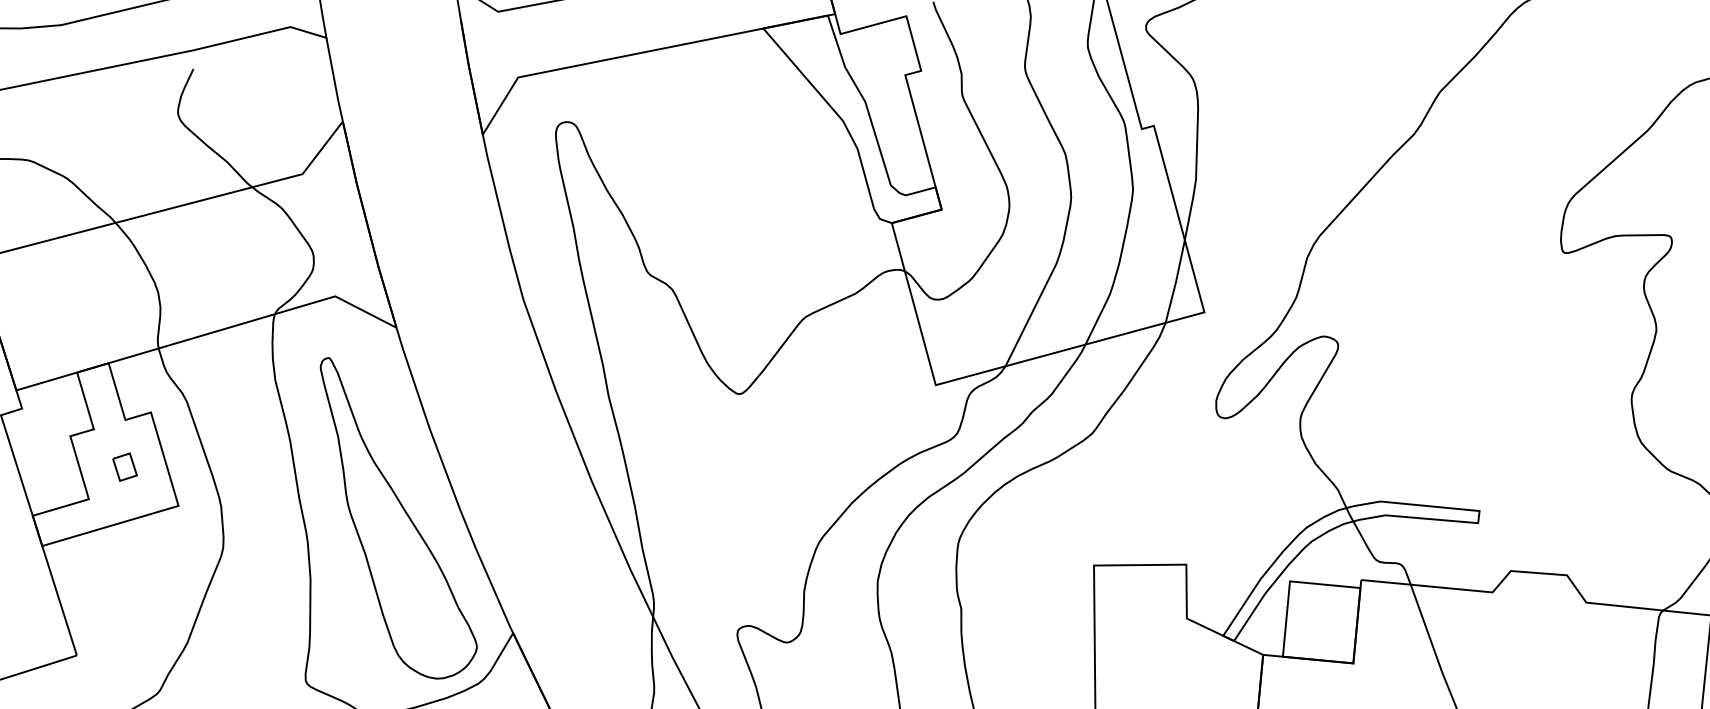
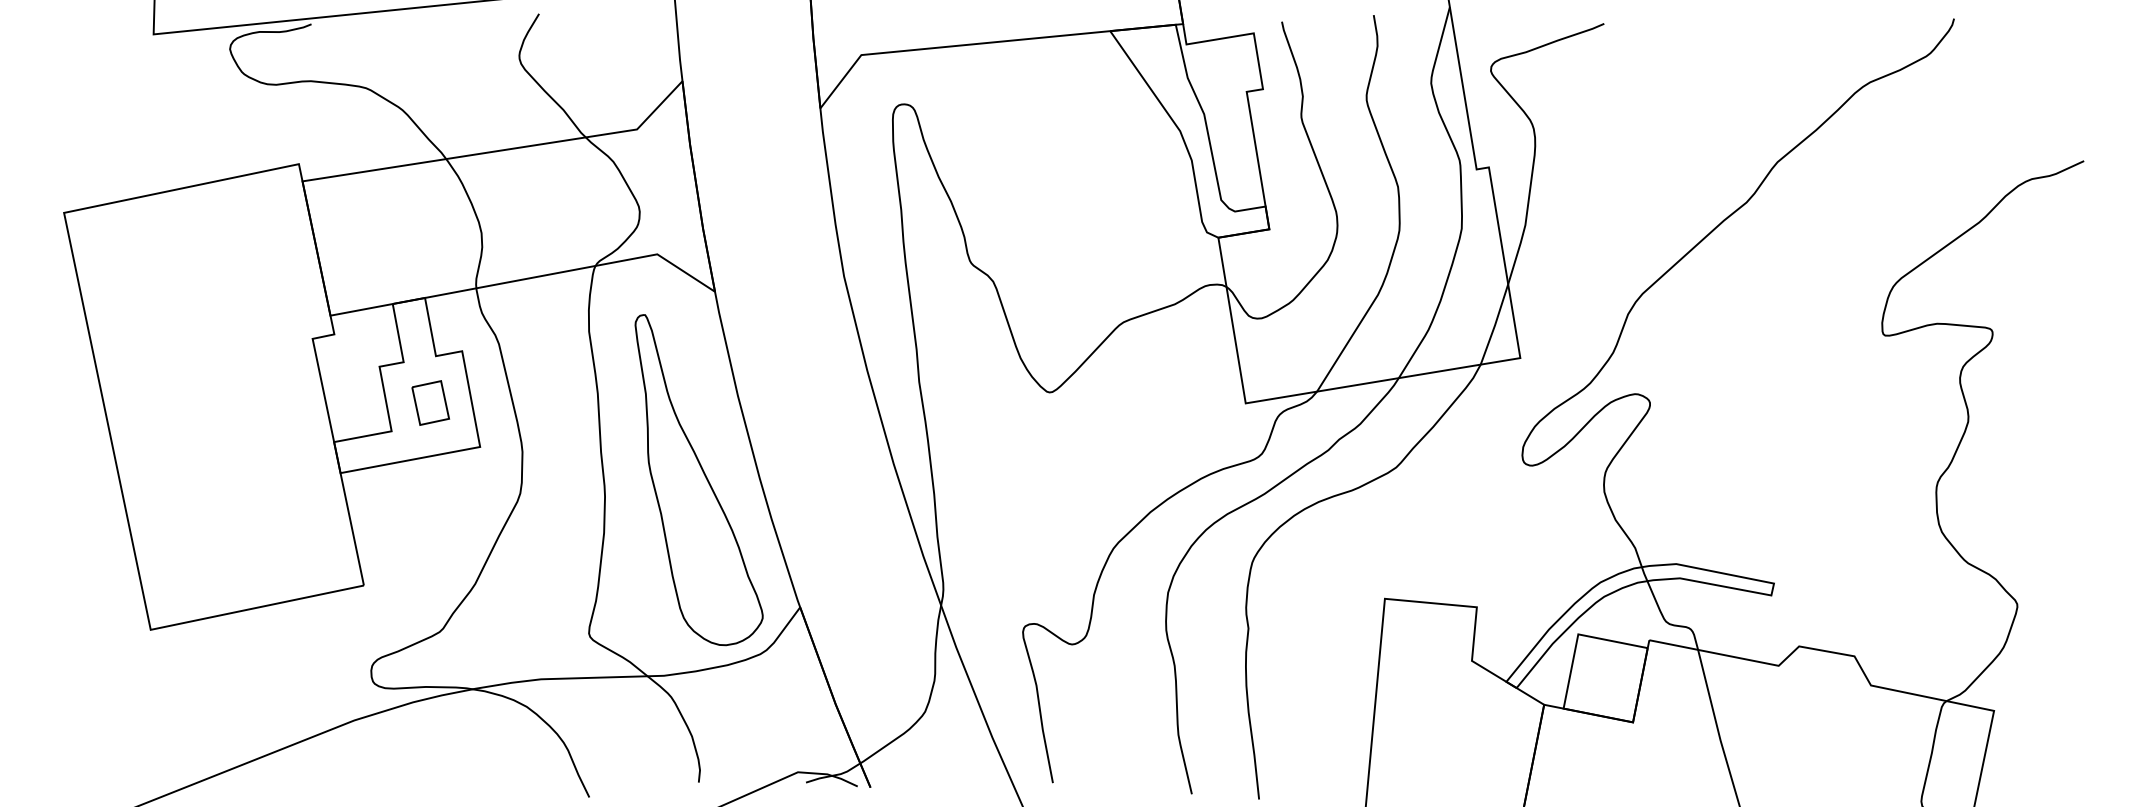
part: (124, 466) -> (430, 402), size x1.67

